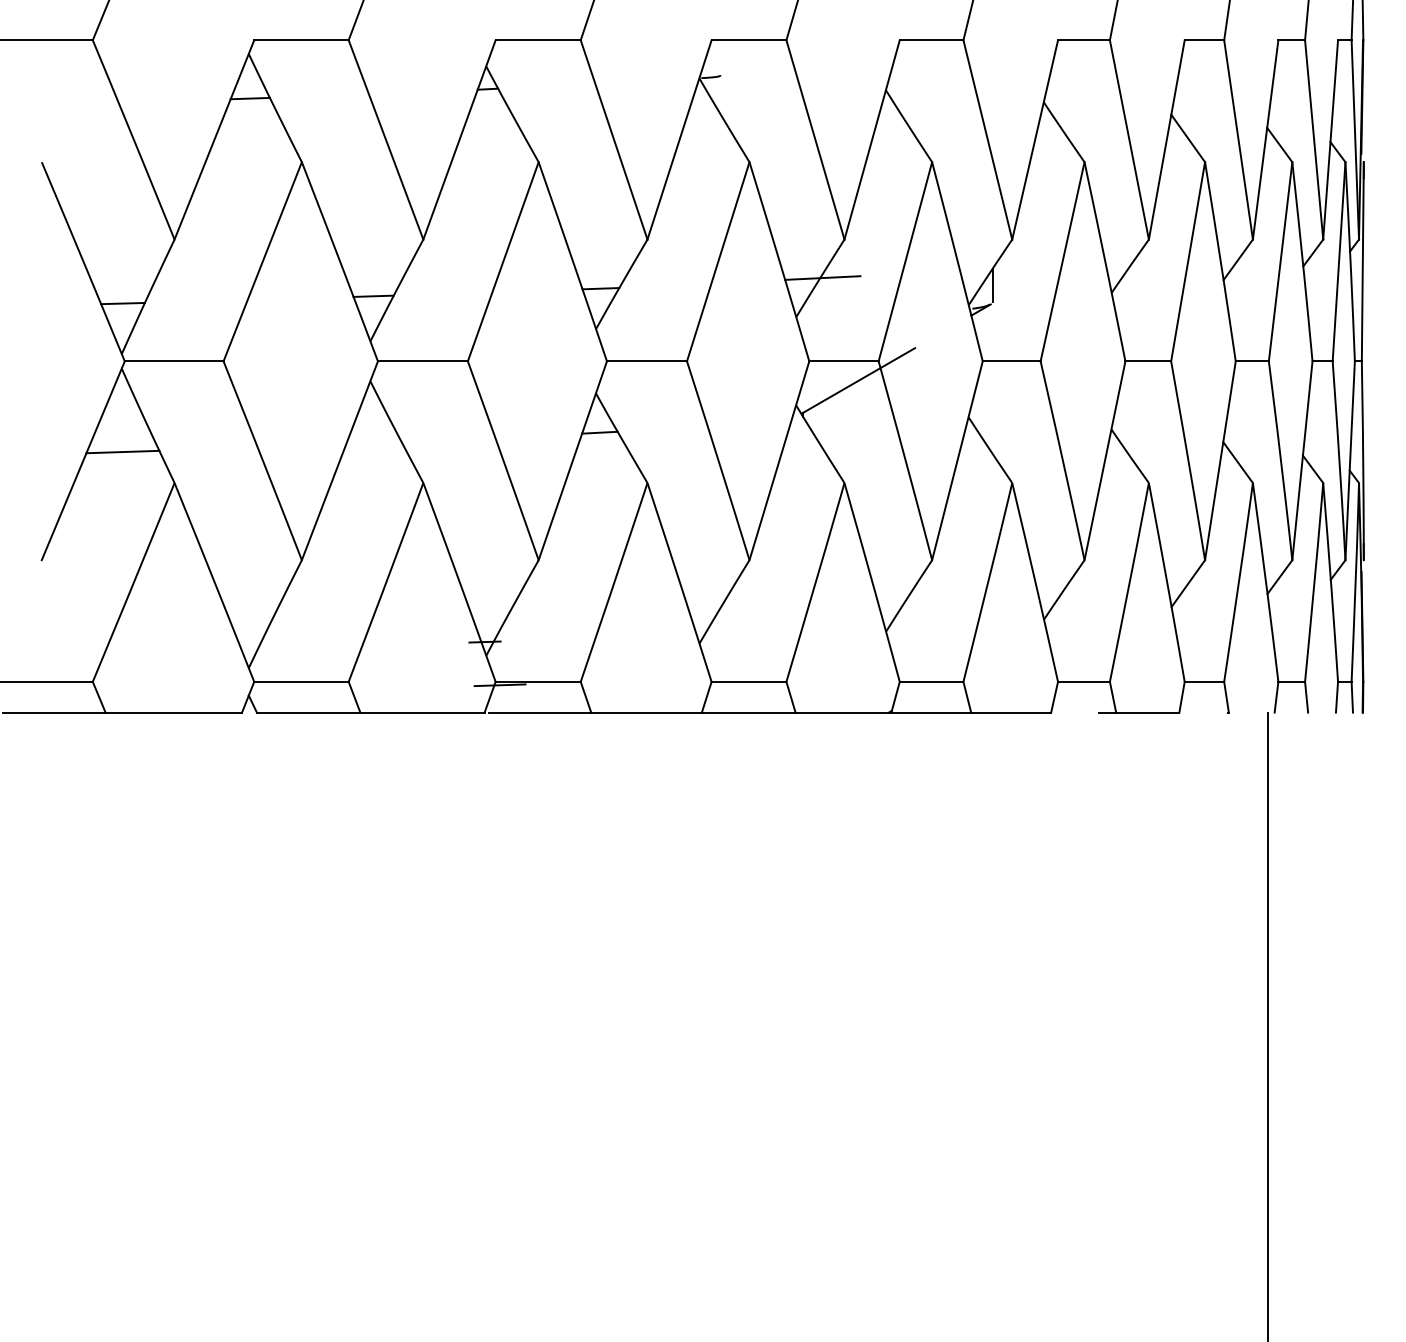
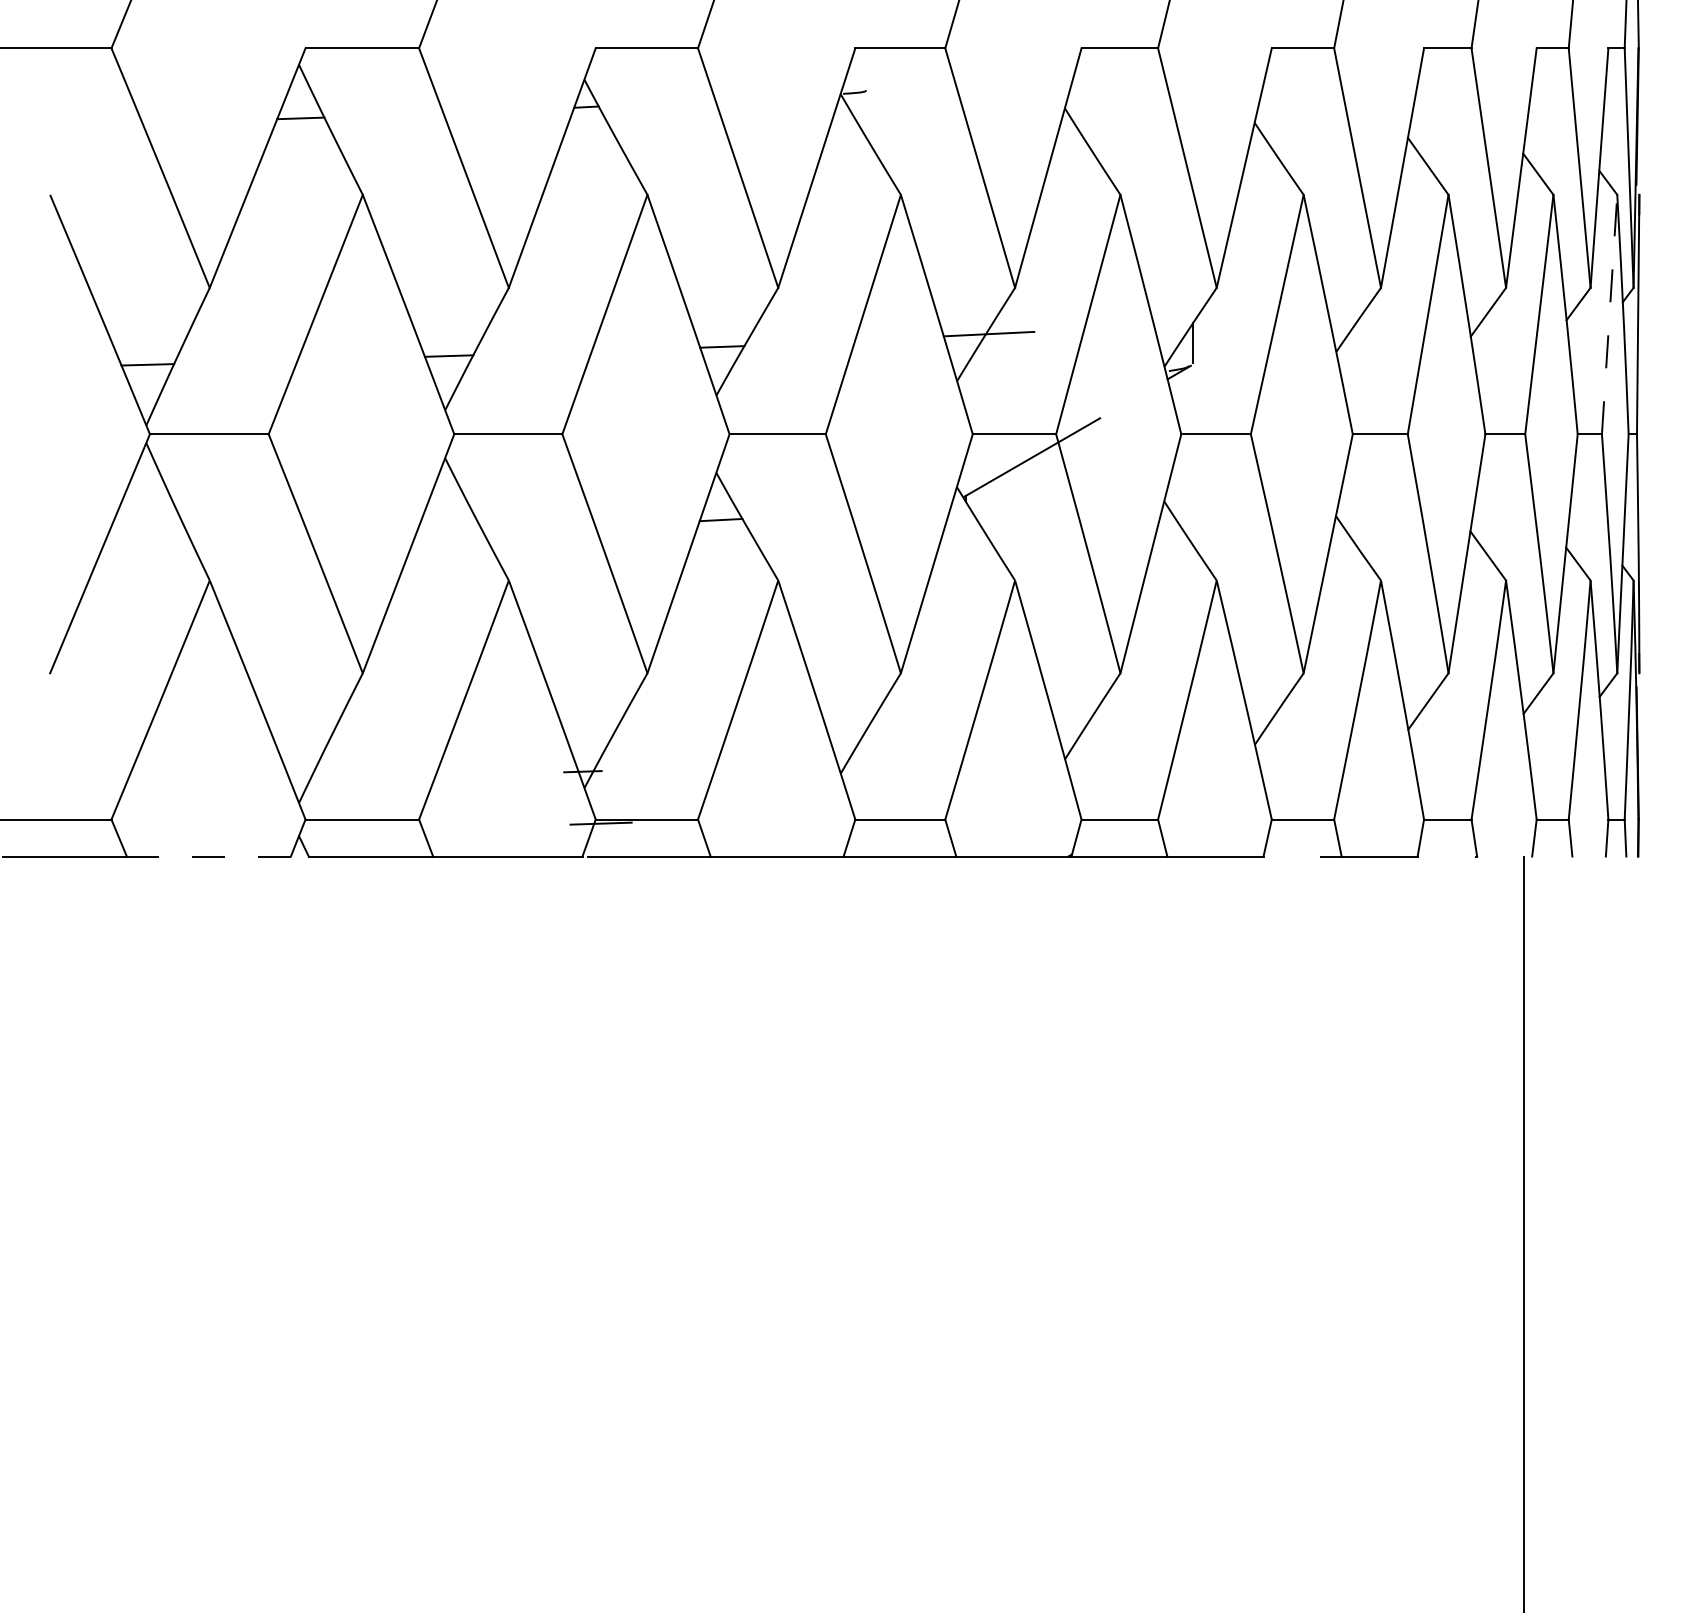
line: (1339, 261) -> (1610, 314), solid -> dashed
line: (122, 451) -> (147, 542), removed
line: (173, 712) -> (208, 856), solid -> dashed

